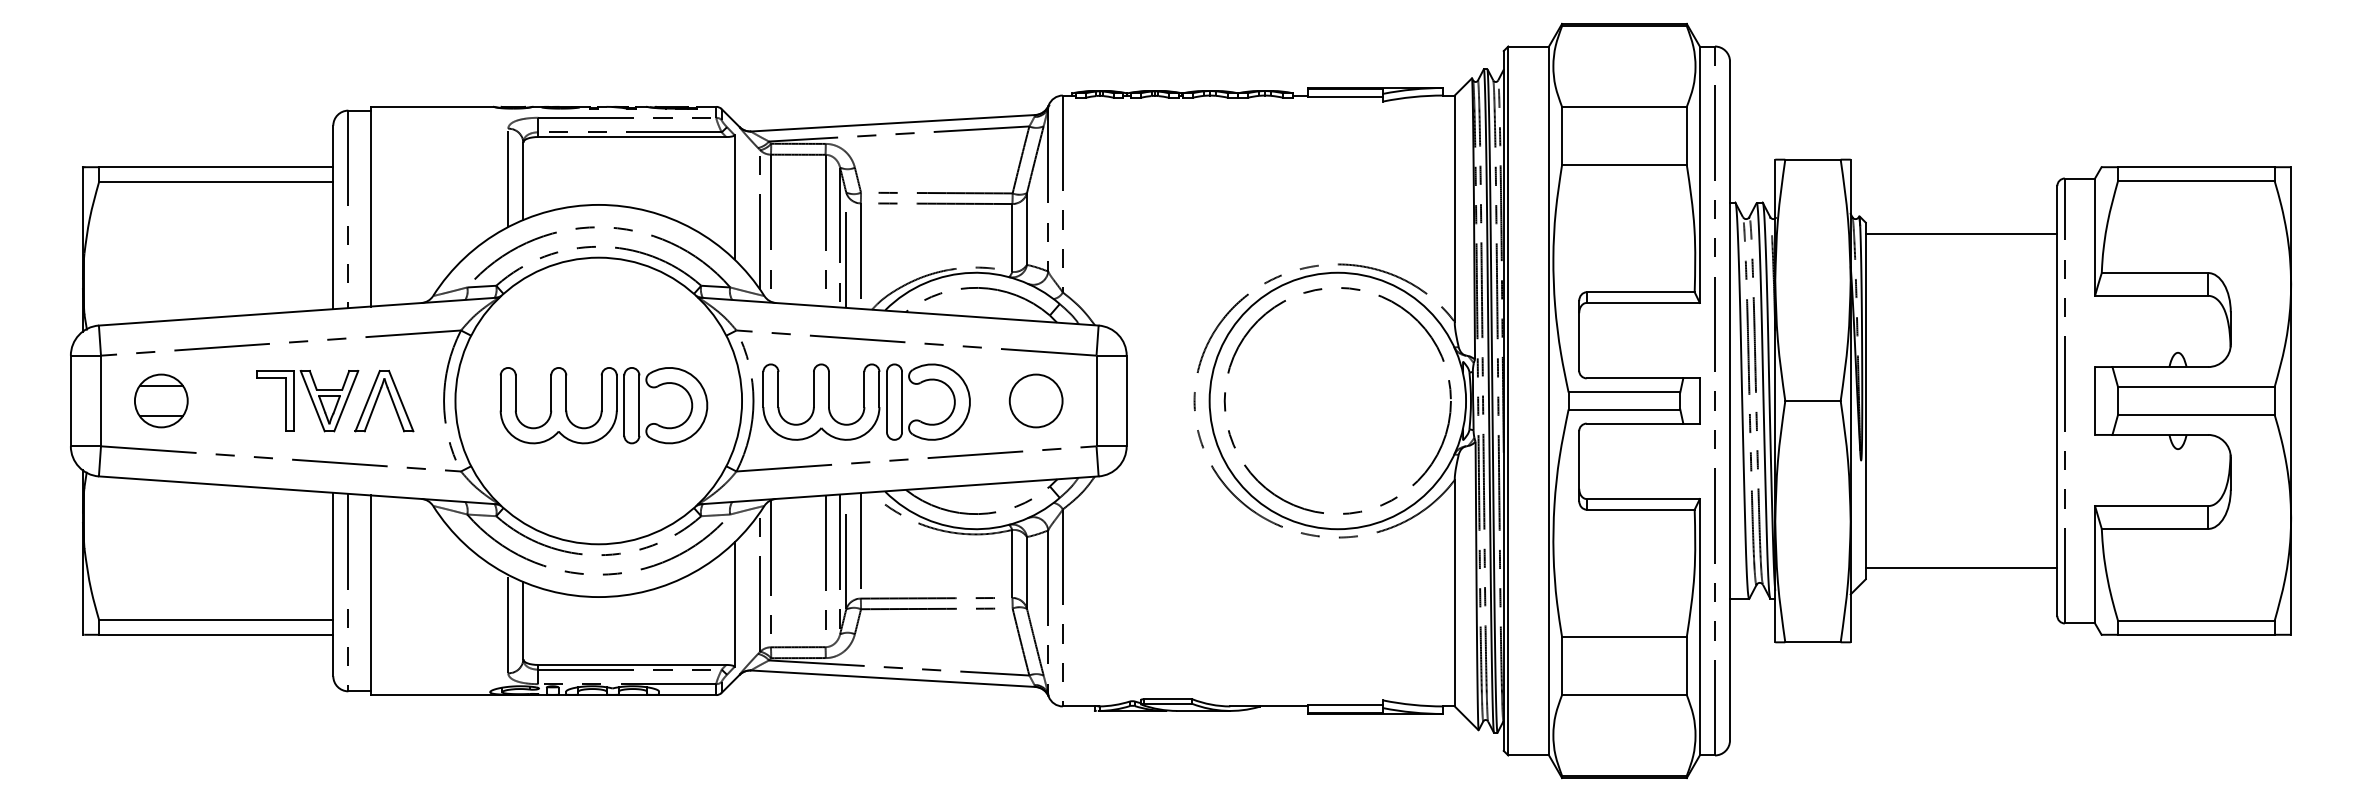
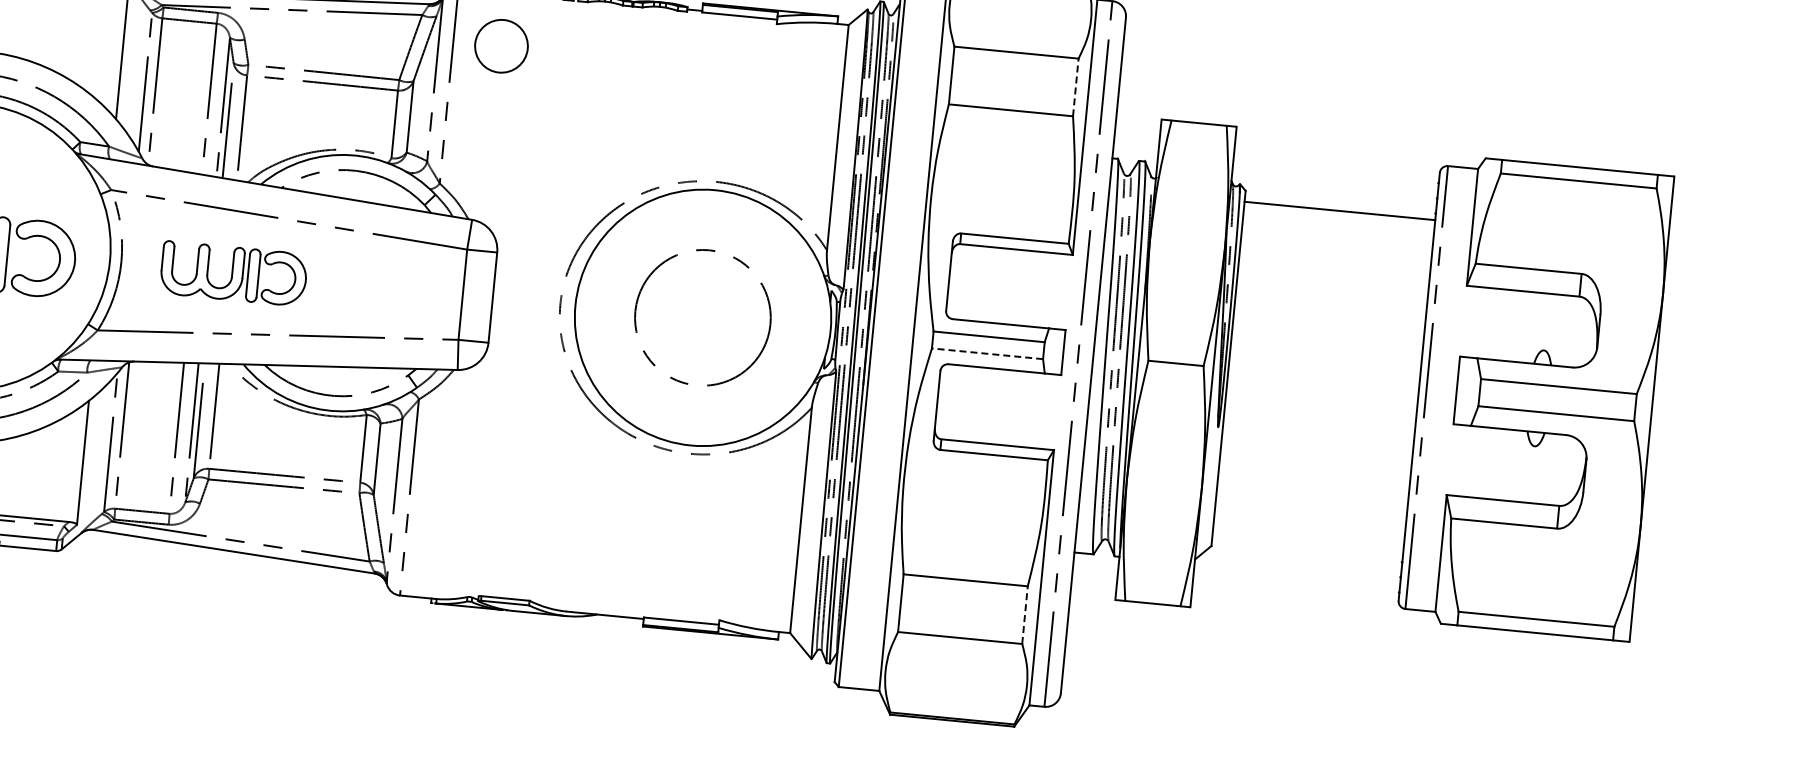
line: (1686, 135) -> (1075, 87), solid -> dashed
circle: (1035, 400) -> (500, 45), moved
circle: (1337, 400) -> (702, 317), size x0.6
part: (866, 401) -> (233, 273), size x0.7
line: (1624, 409) -> (987, 353), solid -> dashed
line: (1961, 568) -> (1307, 544), removed
line: (1686, 666) -> (1024, 615), solid -> dashed

